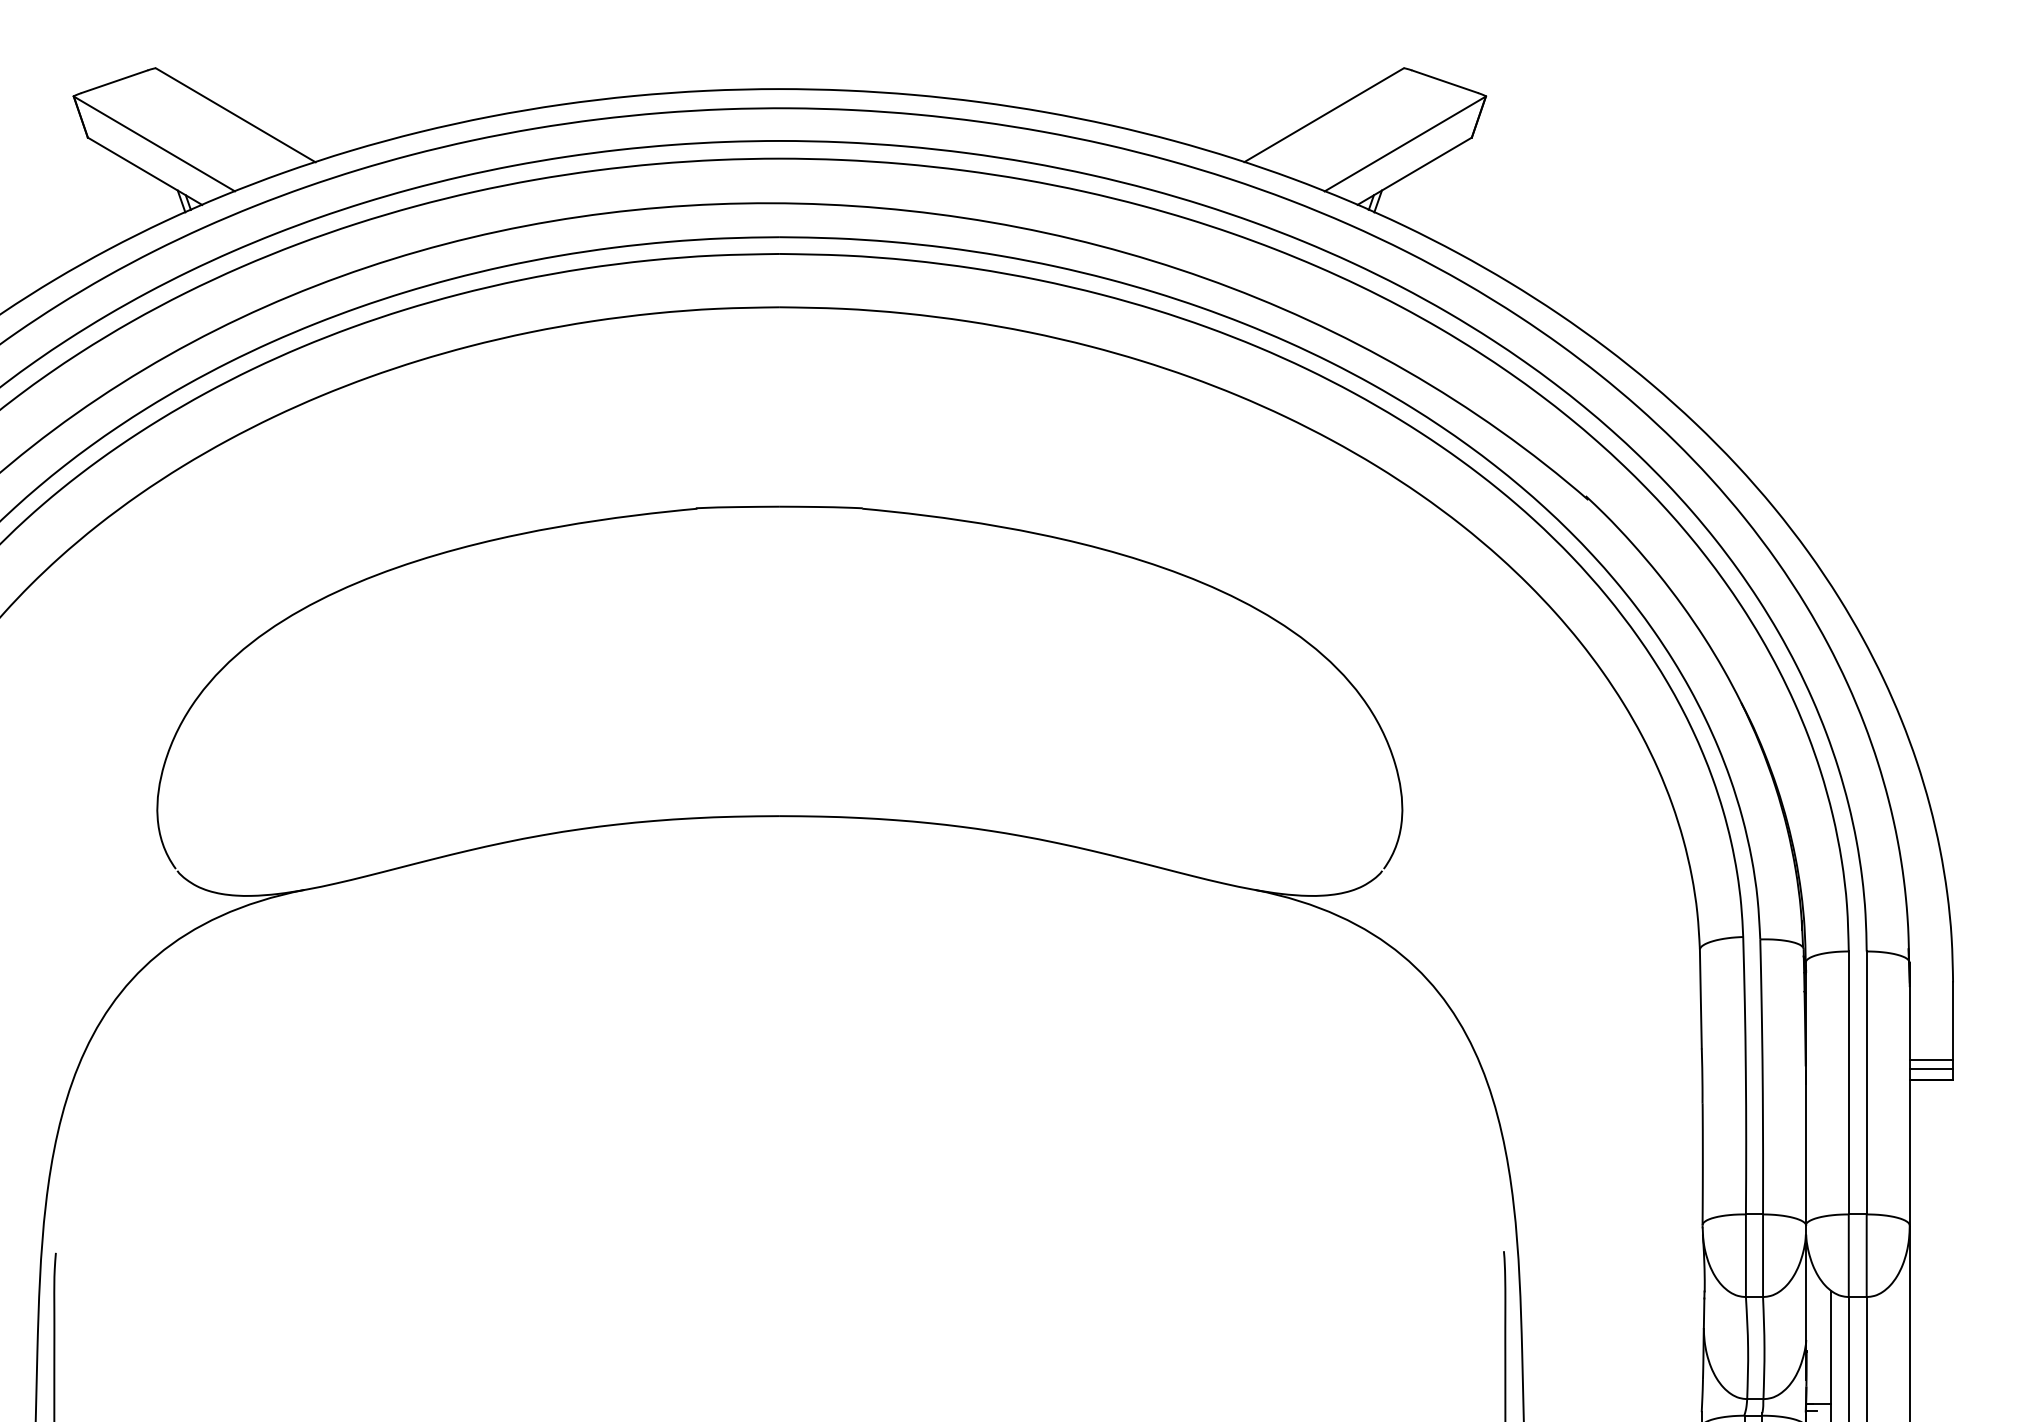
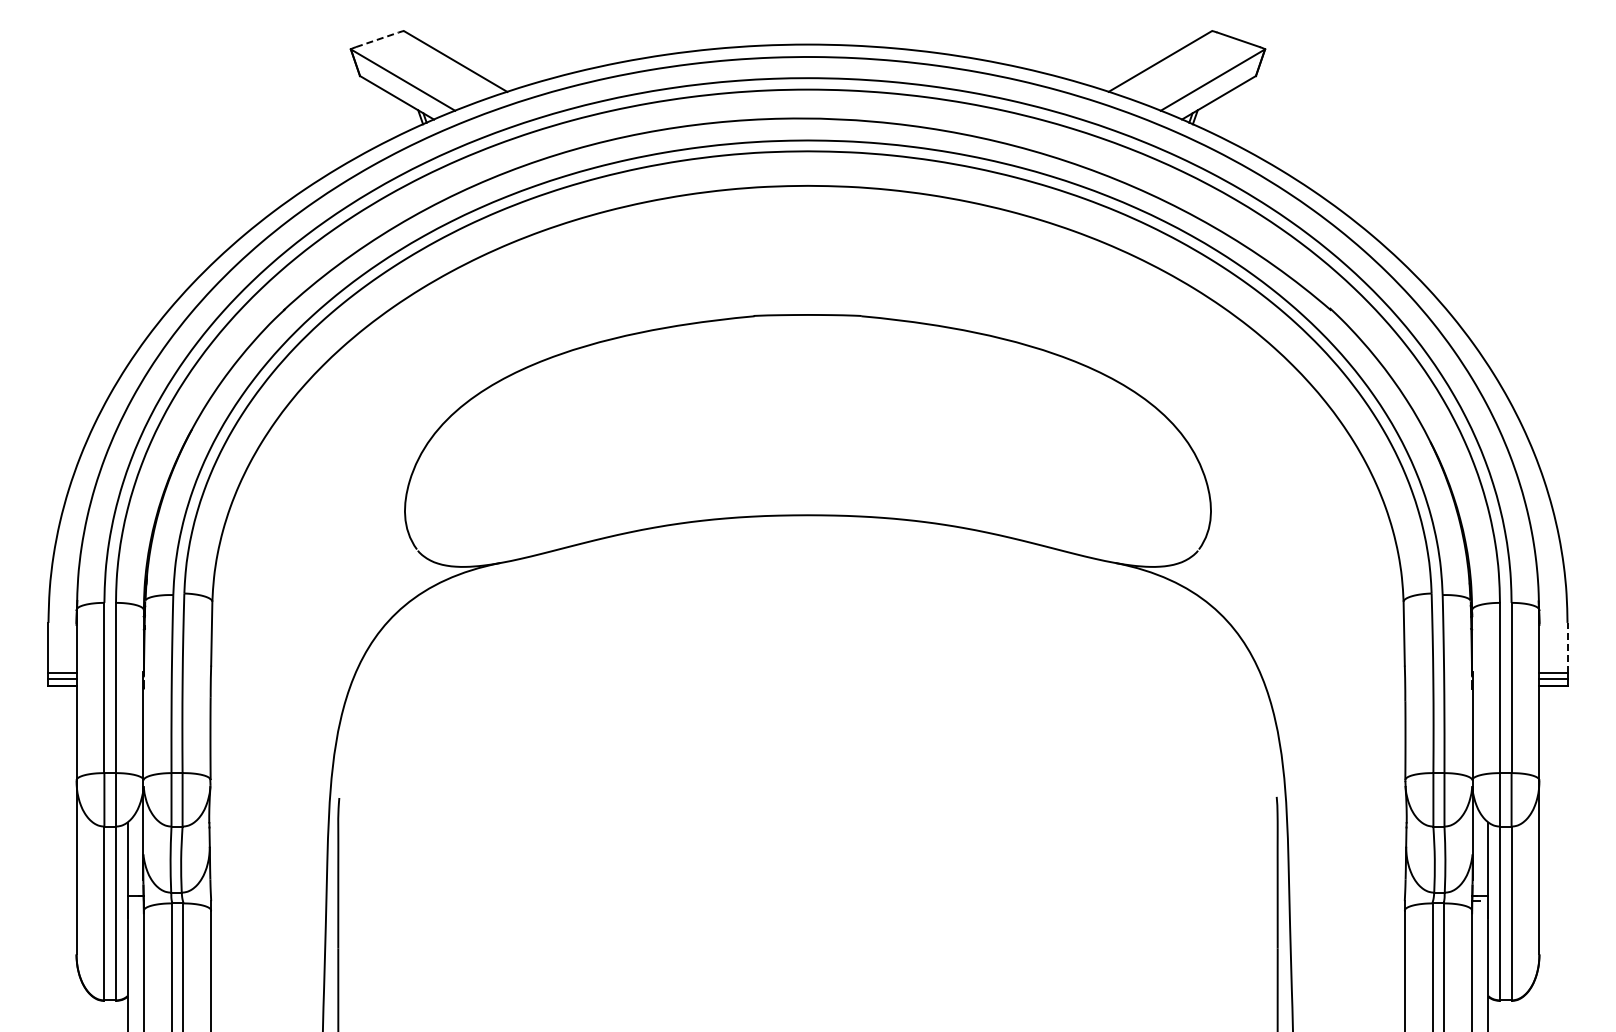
line: (114, 81) -> (377, 39), solid -> dashed
line: (1953, 1020) -> (1567, 647), solid -> dashed

